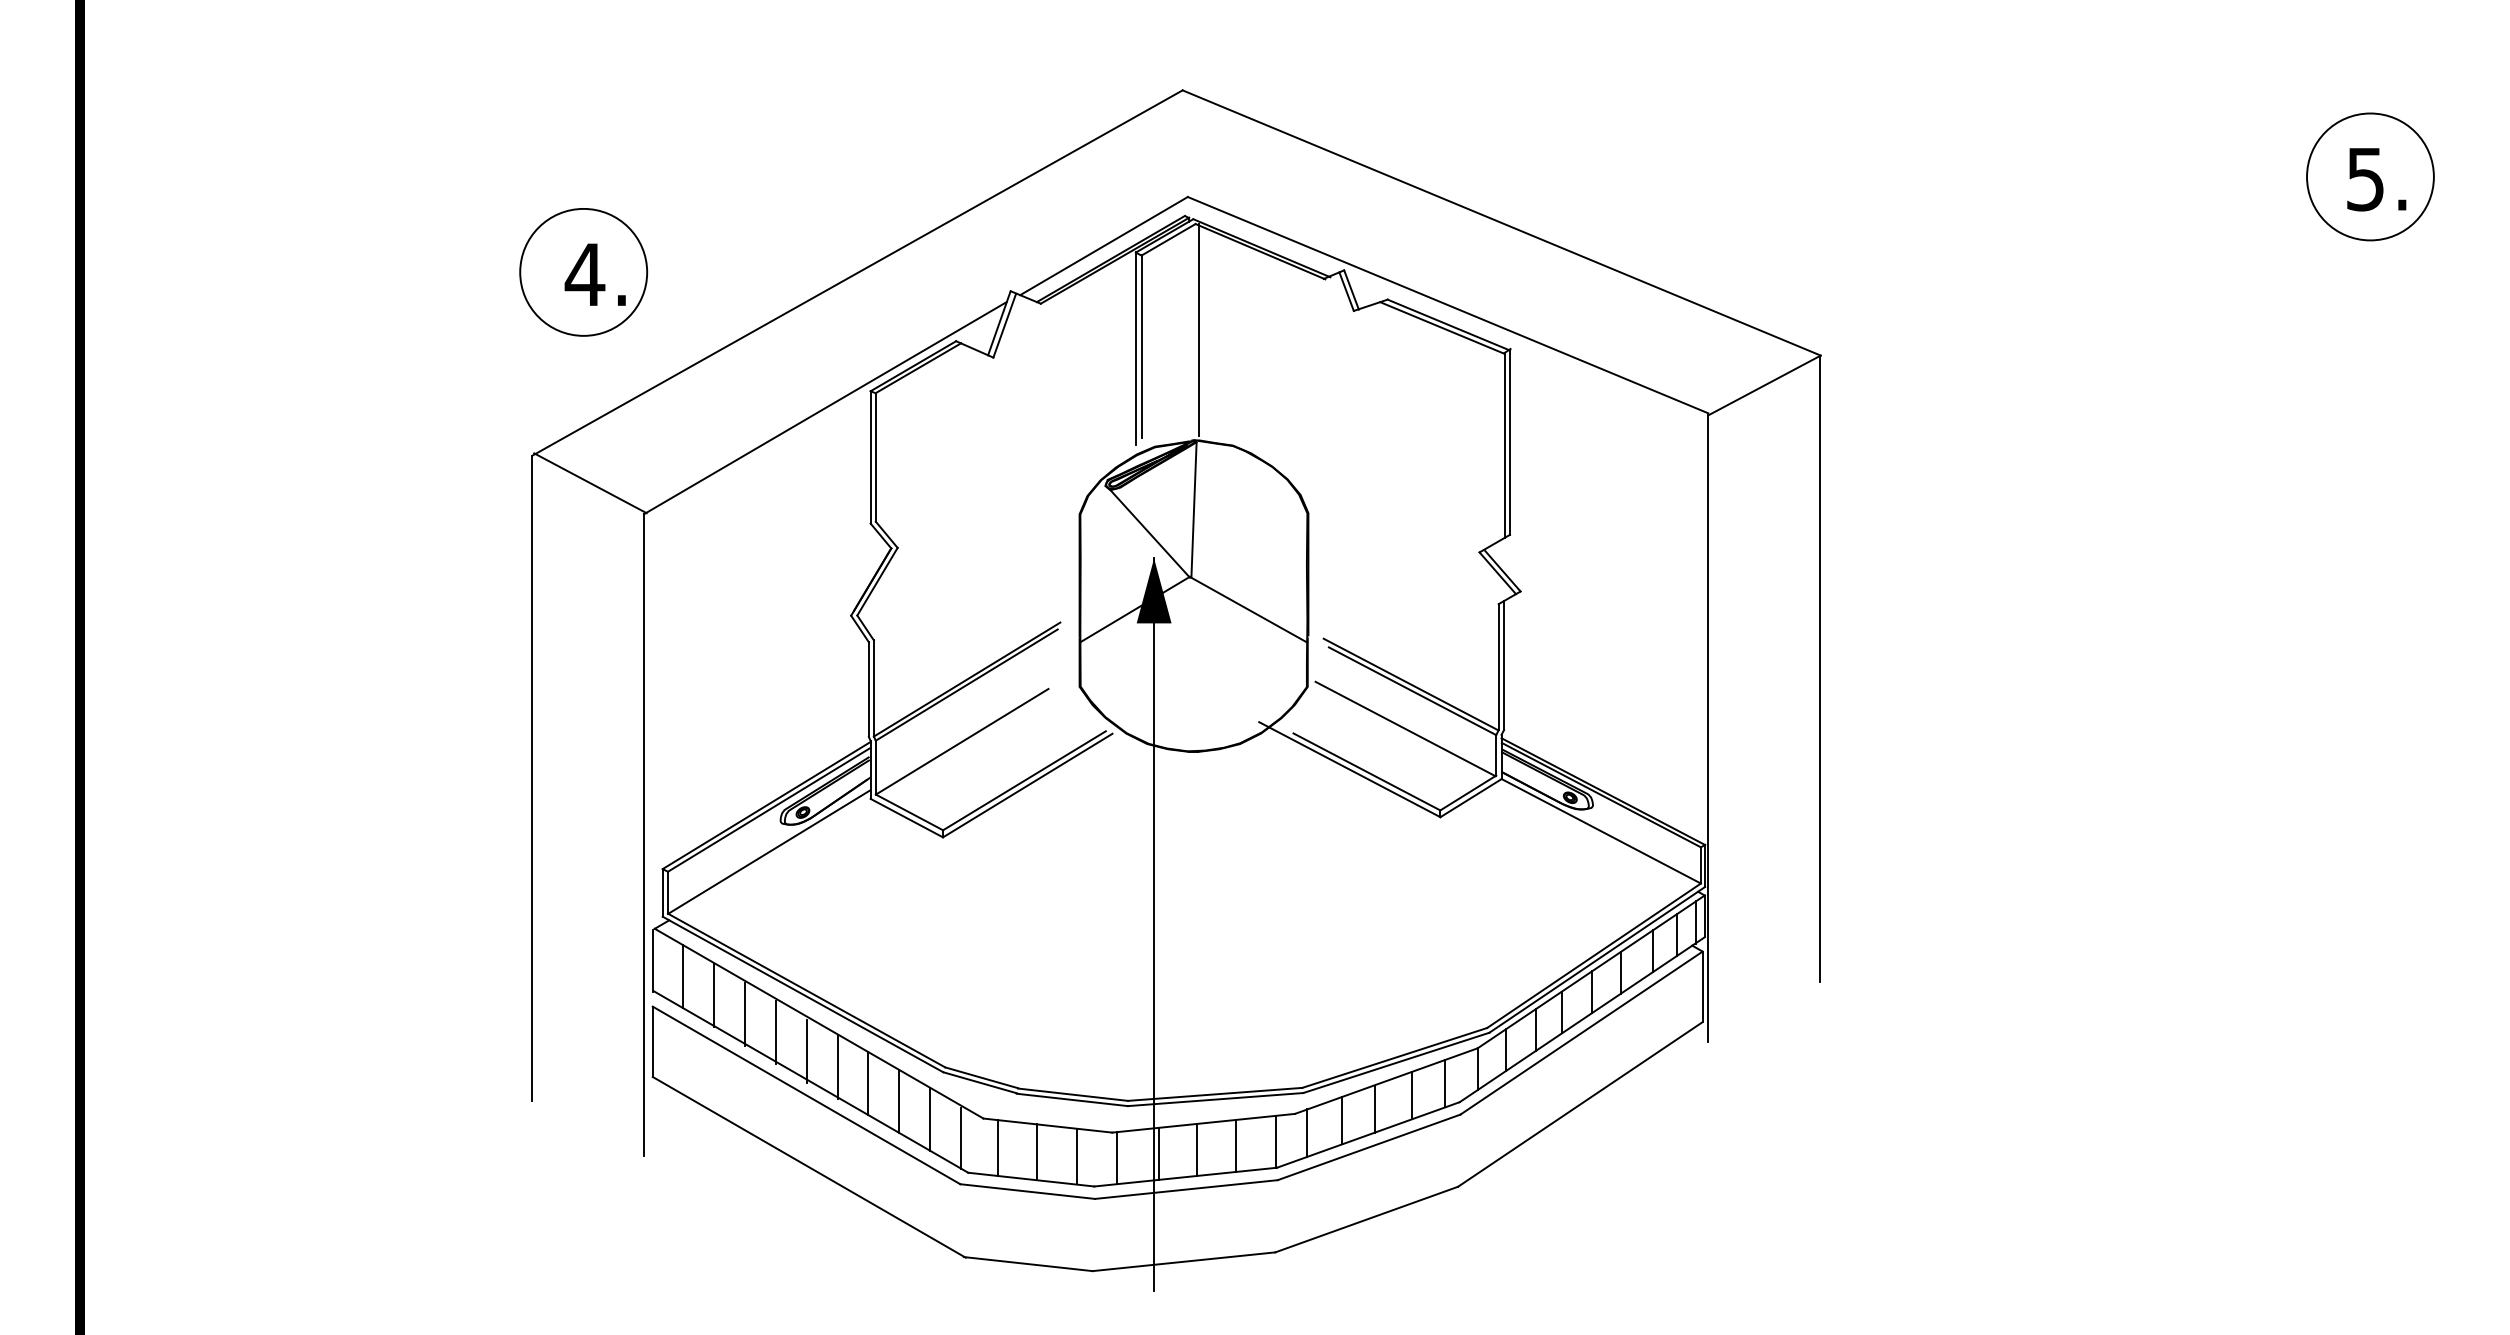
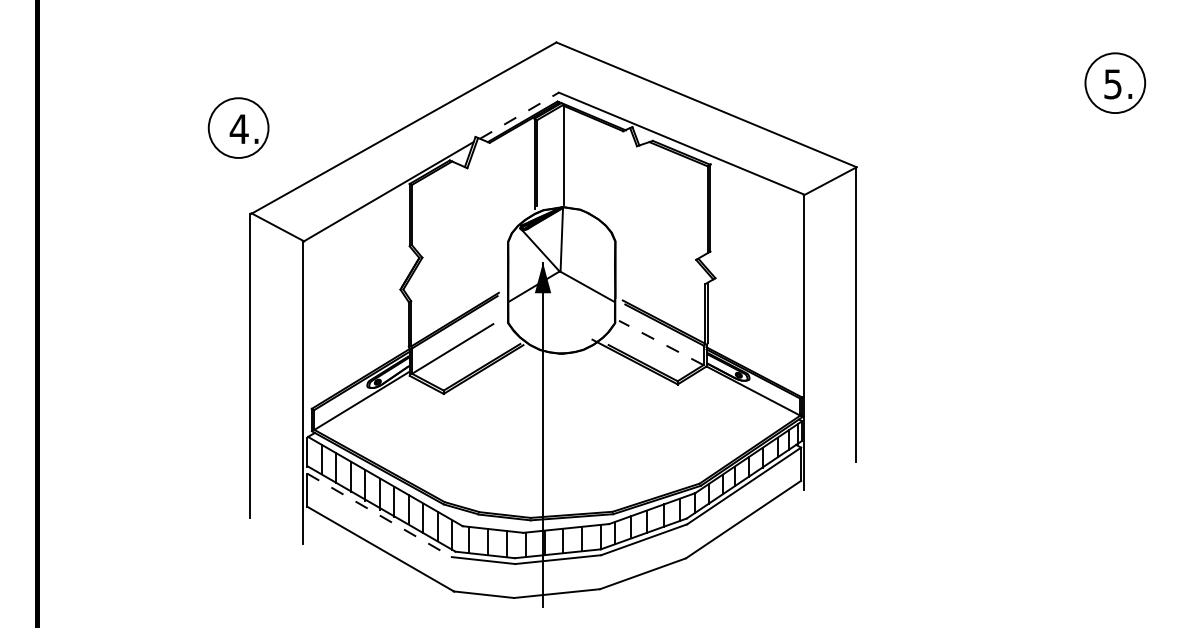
line: (1104, 245) -> (519, 115), solid -> dashed
part: (583, 271) -> (238, 127), moved
line: (1405, 728) -> (661, 342), solid -> dashed
line: (806, 1095) -> (379, 515), solid -> dashed

